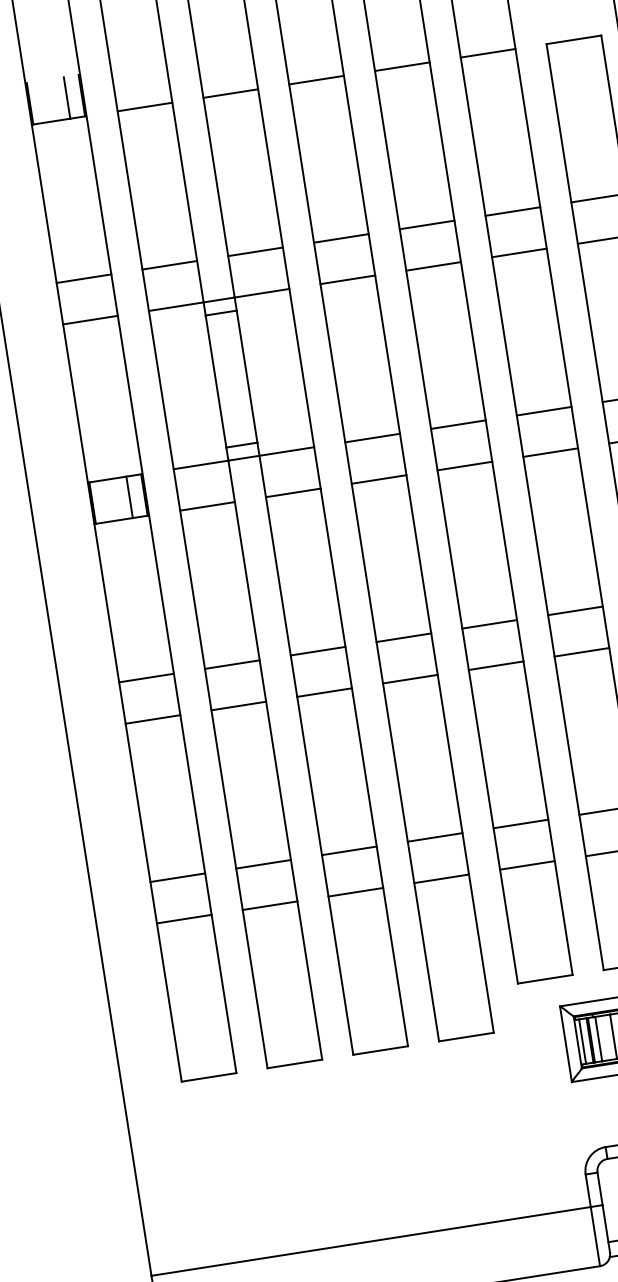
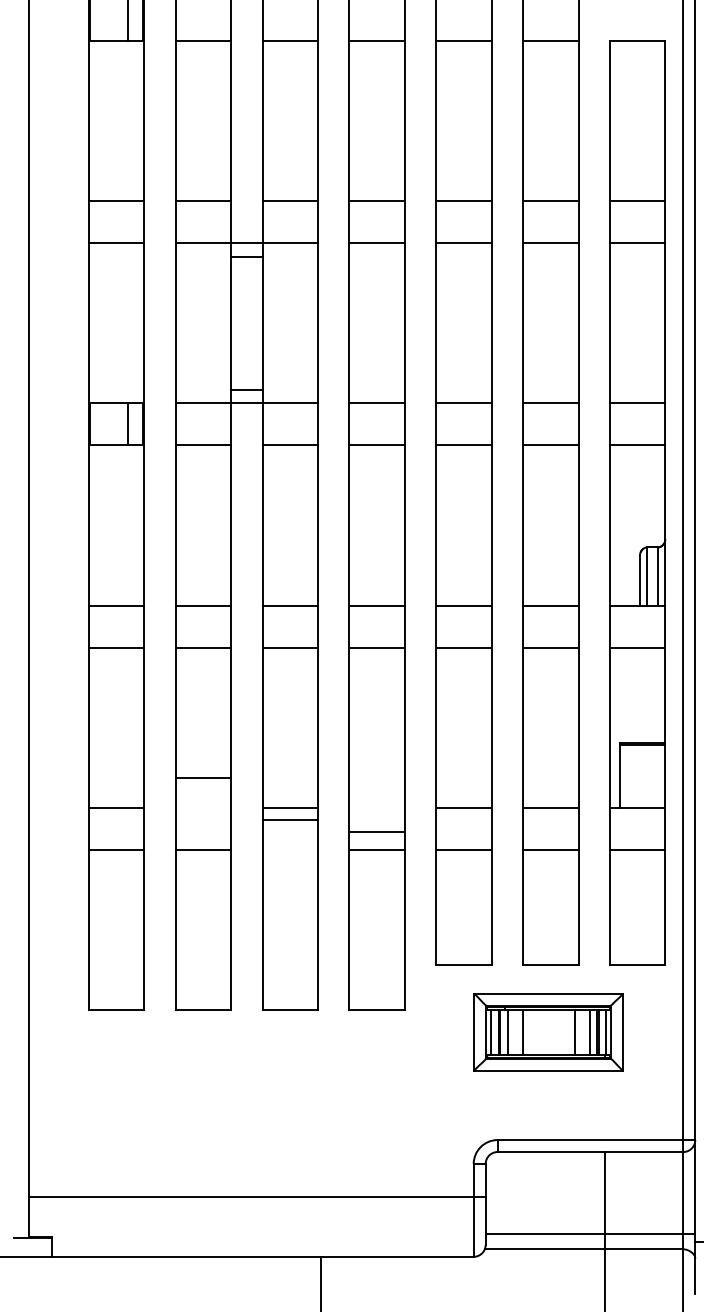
line: (434, 837) -> (376, 831), moved
line: (263, 864) -> (203, 777), moved
line: (356, 892) -> (290, 819), moved

